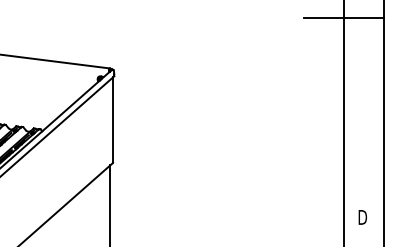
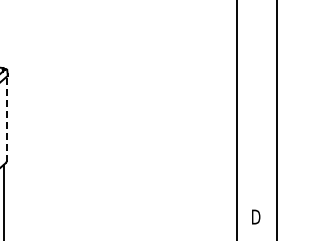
line: (343, 18) -> (236, 18), removed
line: (113, 119) -> (6, 119), solid -> dashed

